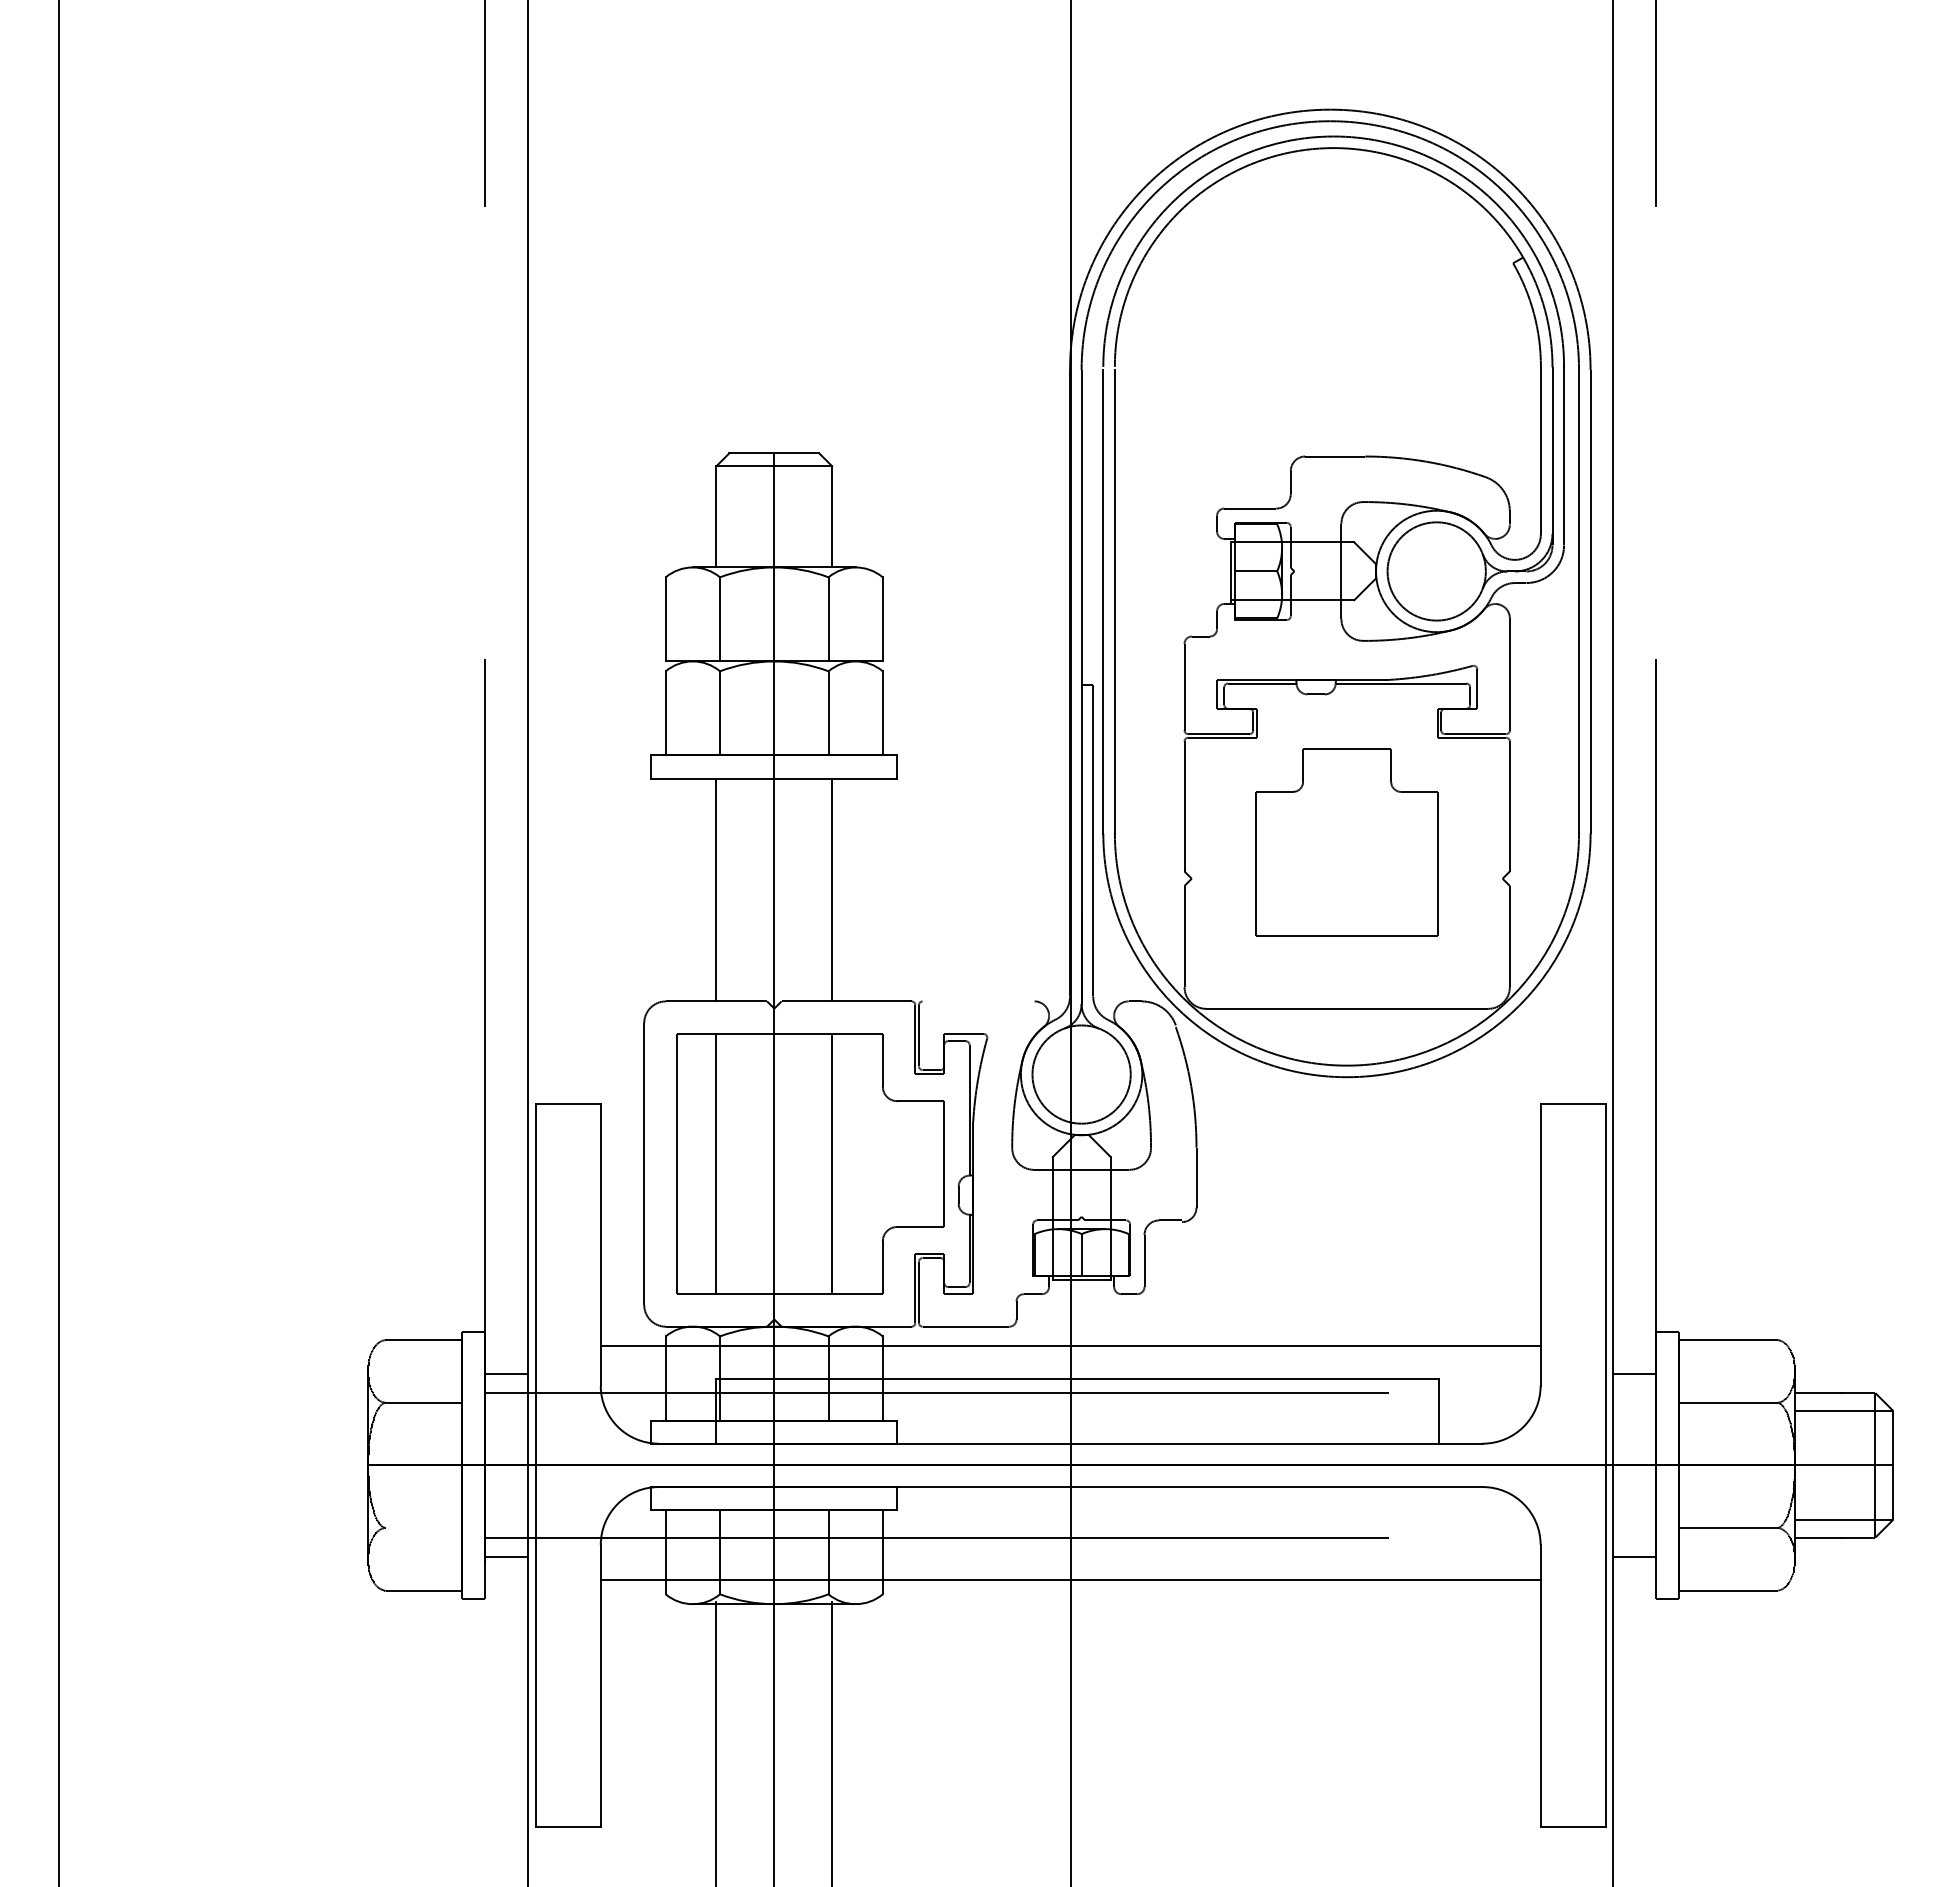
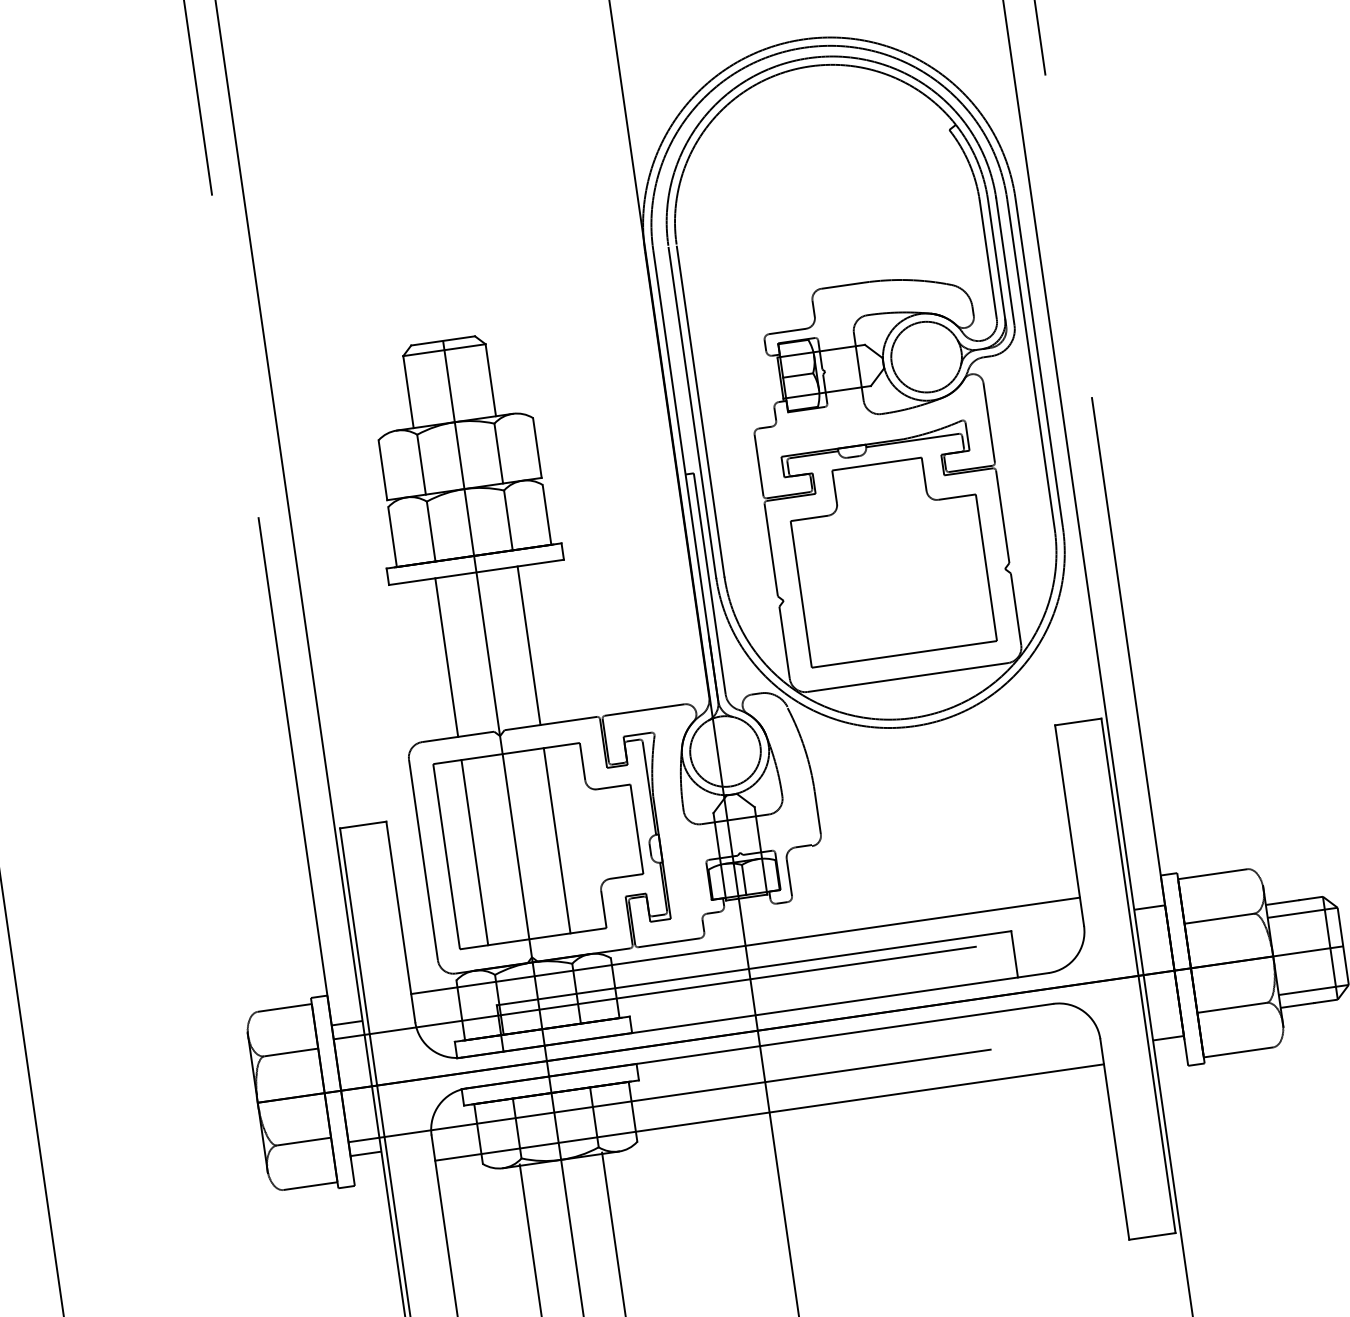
part: (1346, 842) -> (890, 559), size x1.43
line: (978, 1001) -> (644, 710), added
line: (423, 1527) -> (303, 1141), added

